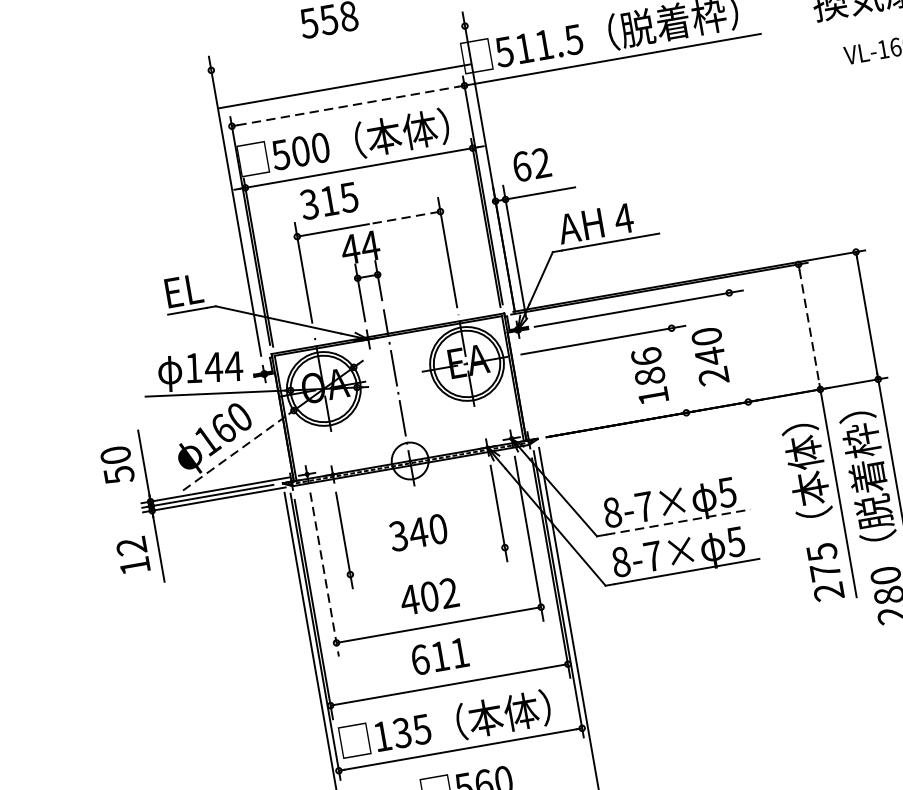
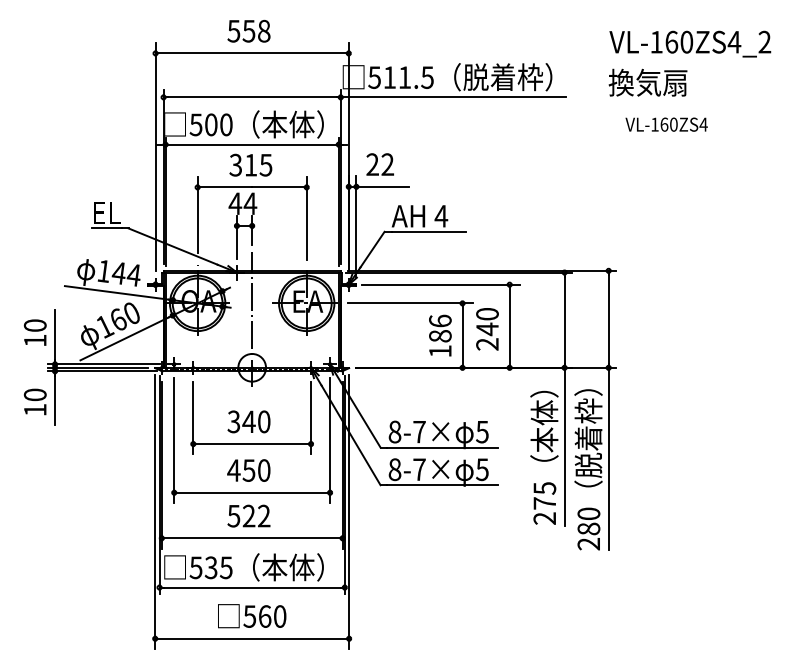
line: (345, 86) -> (252, 53), moved
line: (348, 106) -> (252, 97), dashed -> solid
text: (521, 166) -> (372, 164), 62 -> 22
text: (328, 200) -> (250, 164), moved
line: (404, 218) -> (279, 187), dashed -> solid
line: (809, 327) -> (564, 320), dashed -> solid
line: (738, 347) -> (509, 326), added
line: (678, 370) -> (462, 335), added
line: (237, 451) -> (125, 338), dashed -> solid
text: (119, 474) -> (35, 340), 50 -> 10
line: (679, 521) -> (443, 447), dashed -> solid
text: (131, 545) -> (35, 394), 12 -> 10
line: (428, 561) -> (252, 444), added
line: (325, 575) -> (174, 441), dashed -> solid
text: (439, 594) -> (256, 470), 402 -> 450
text: (439, 655) -> (248, 515), 611 -> 522
text: (381, 736) -> (195, 567), 135 -> 535

